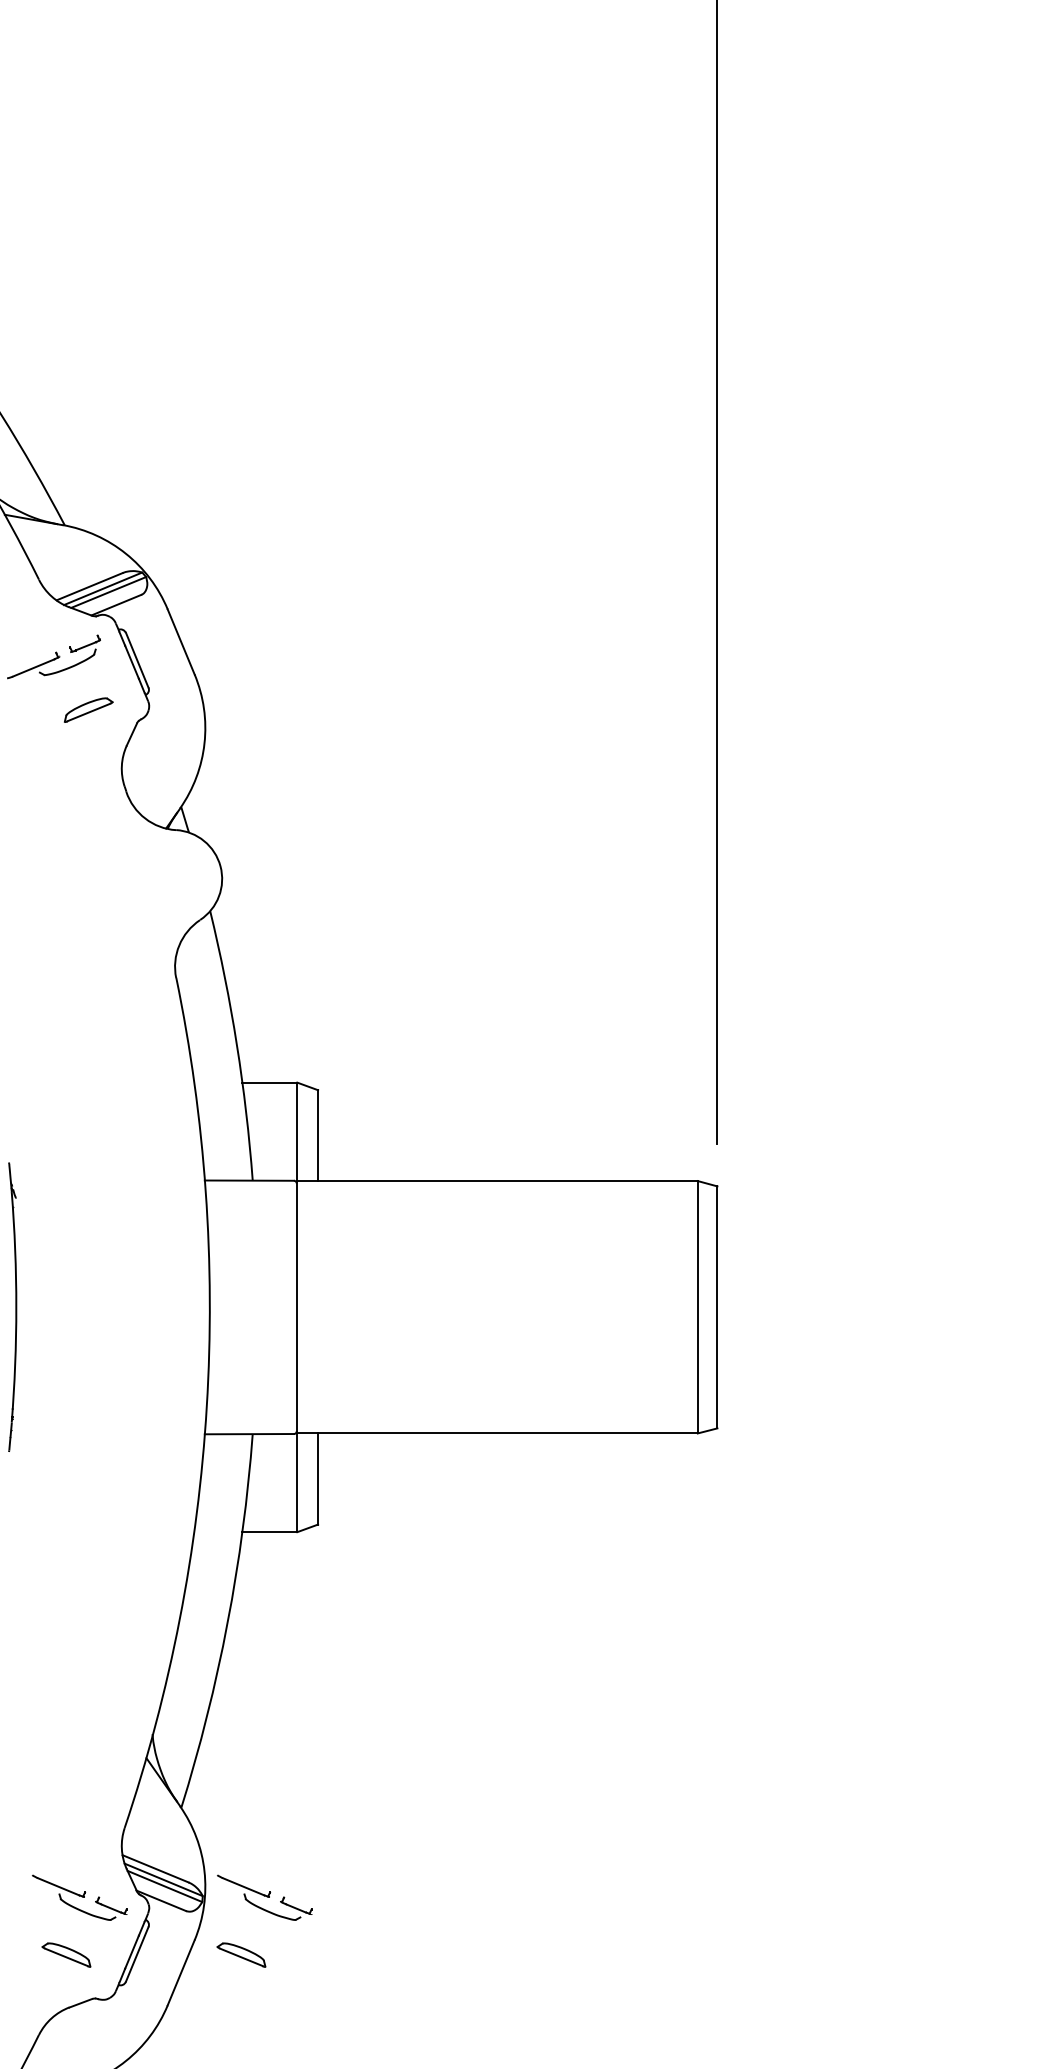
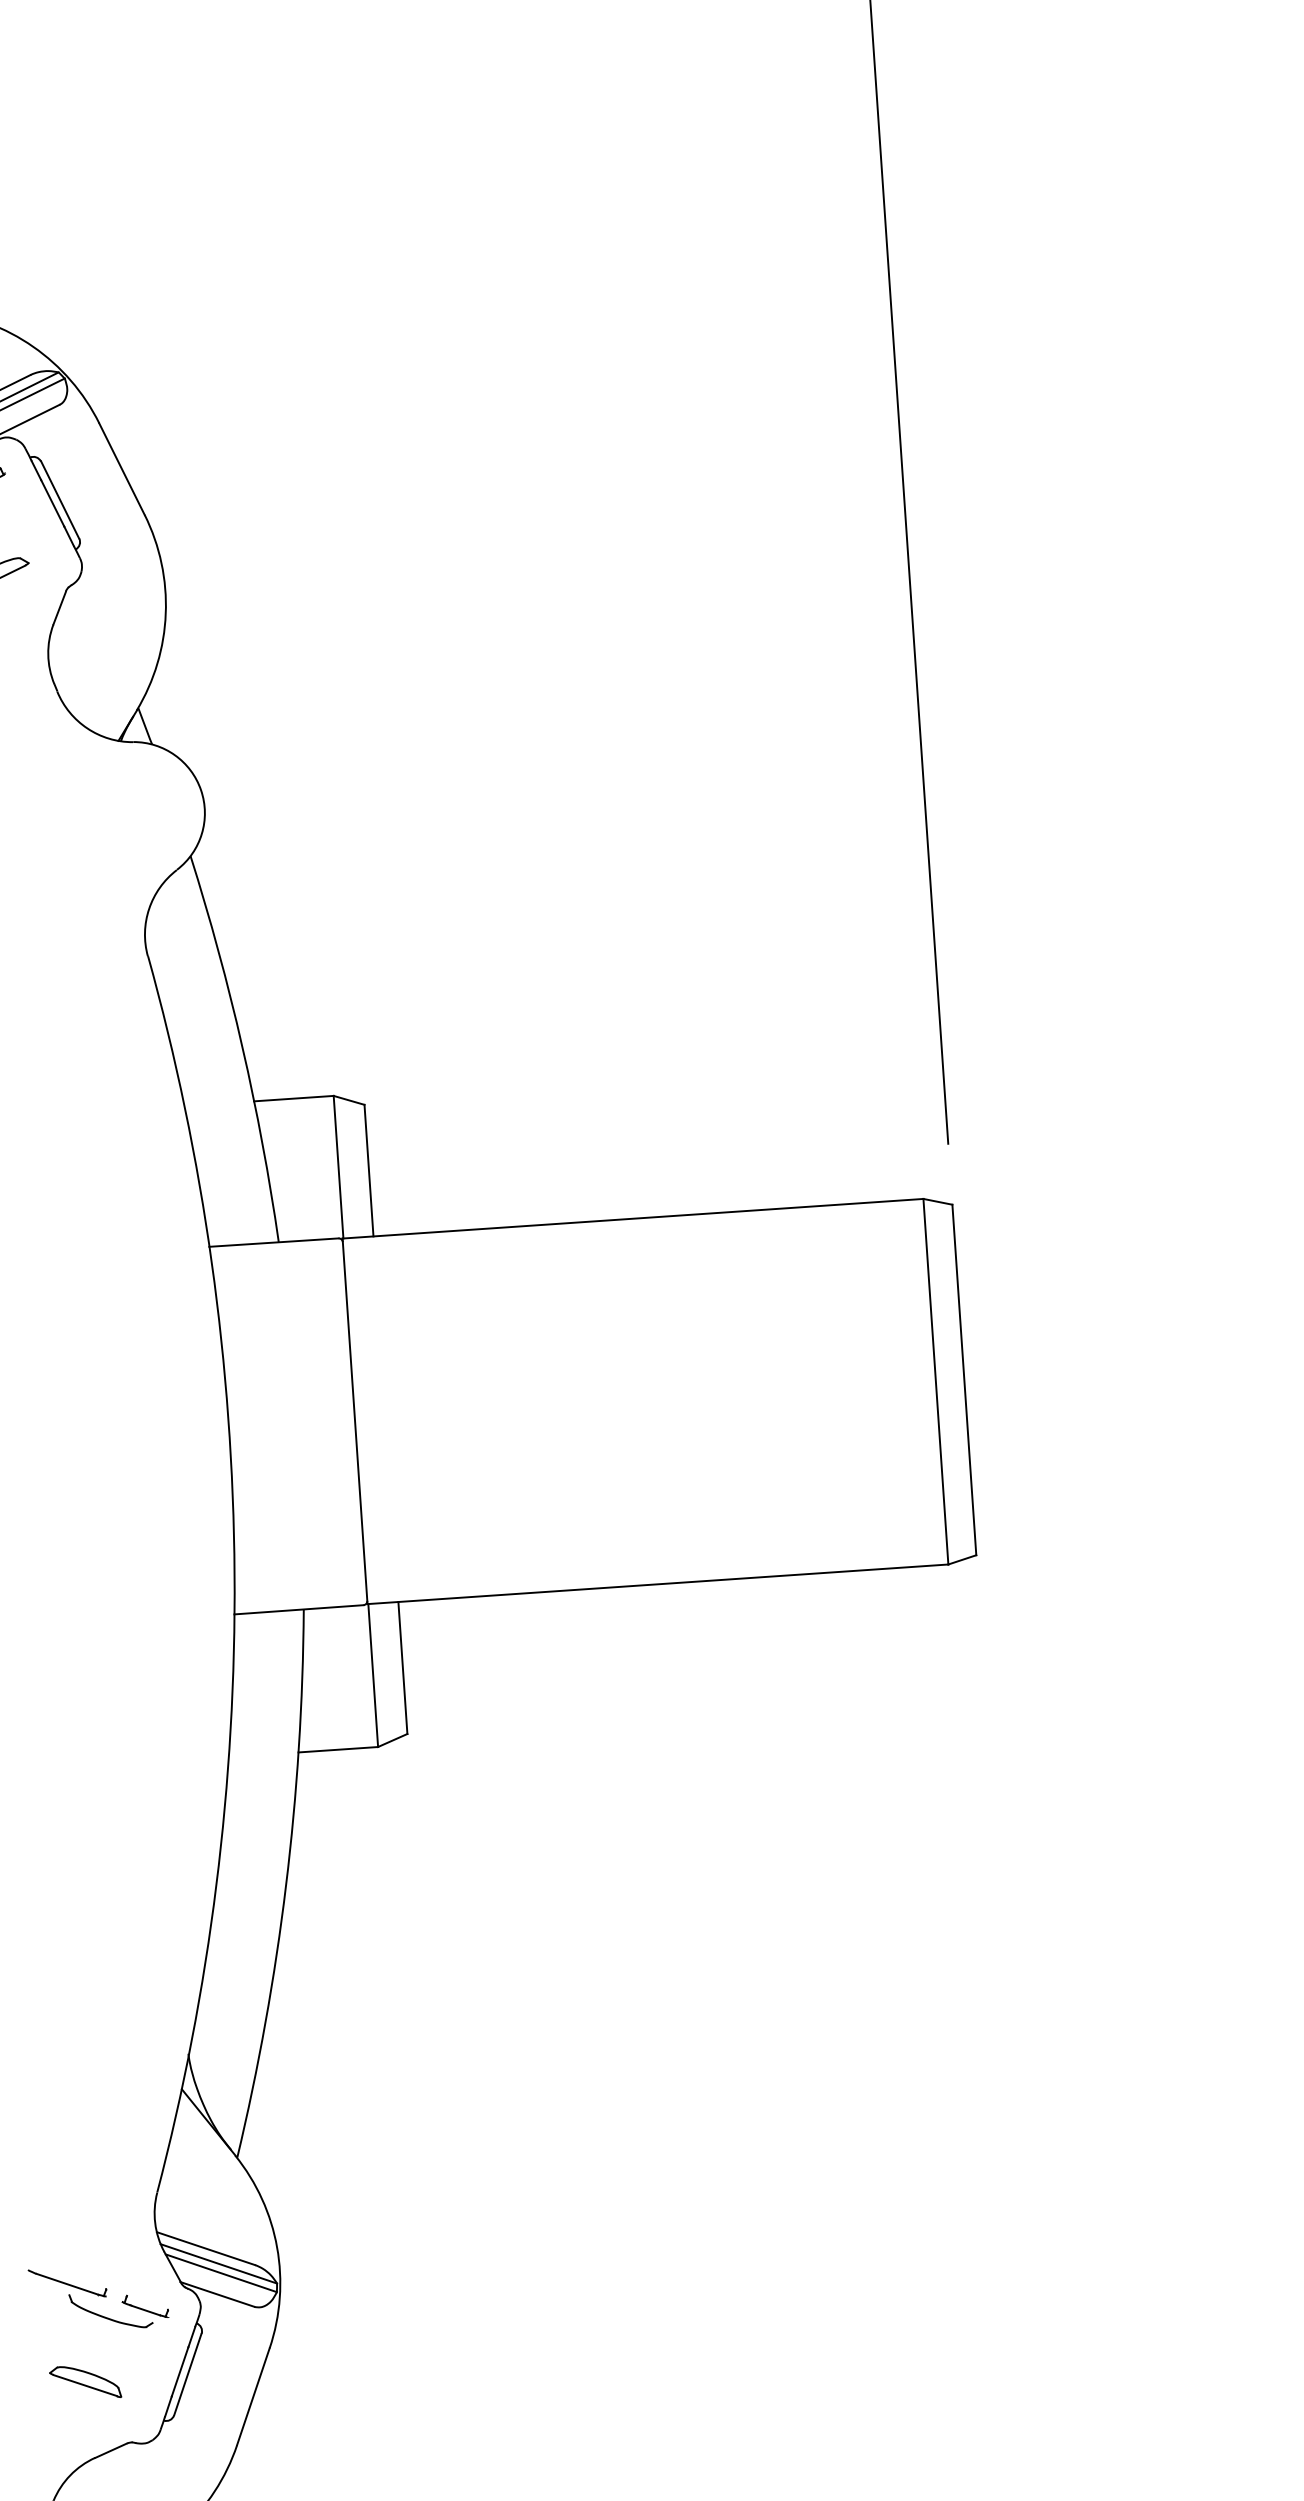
part: (264, 1897) -> (366, 2279), removed
part: (241, 1954) -> (338, 2364), removed

